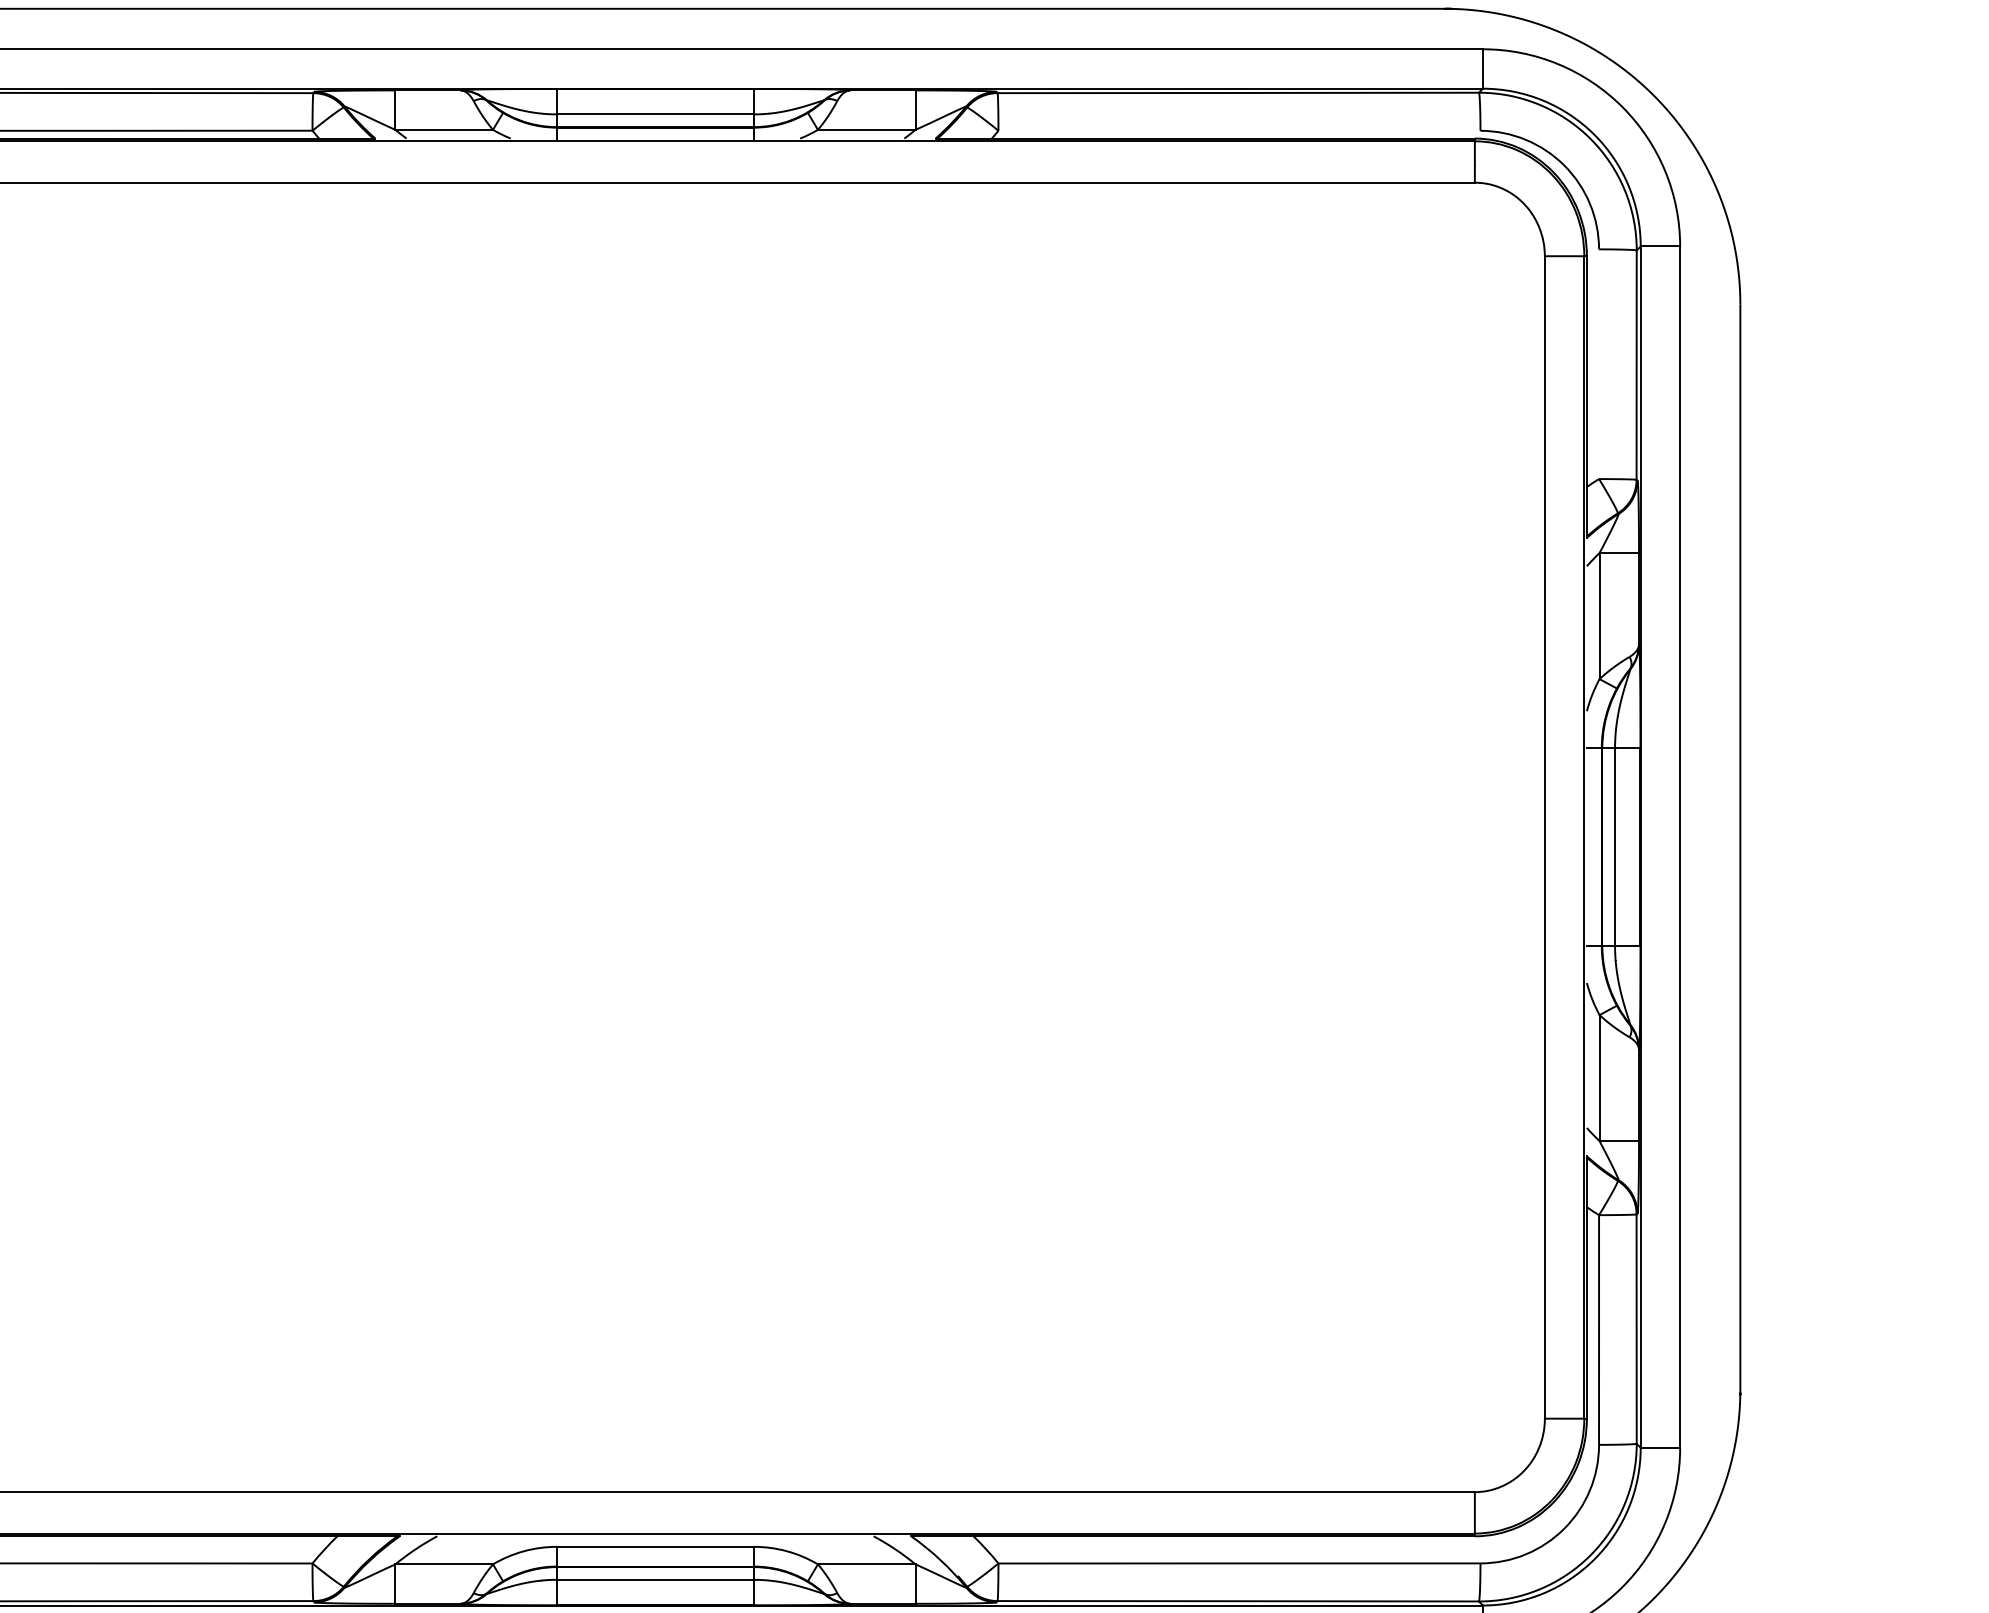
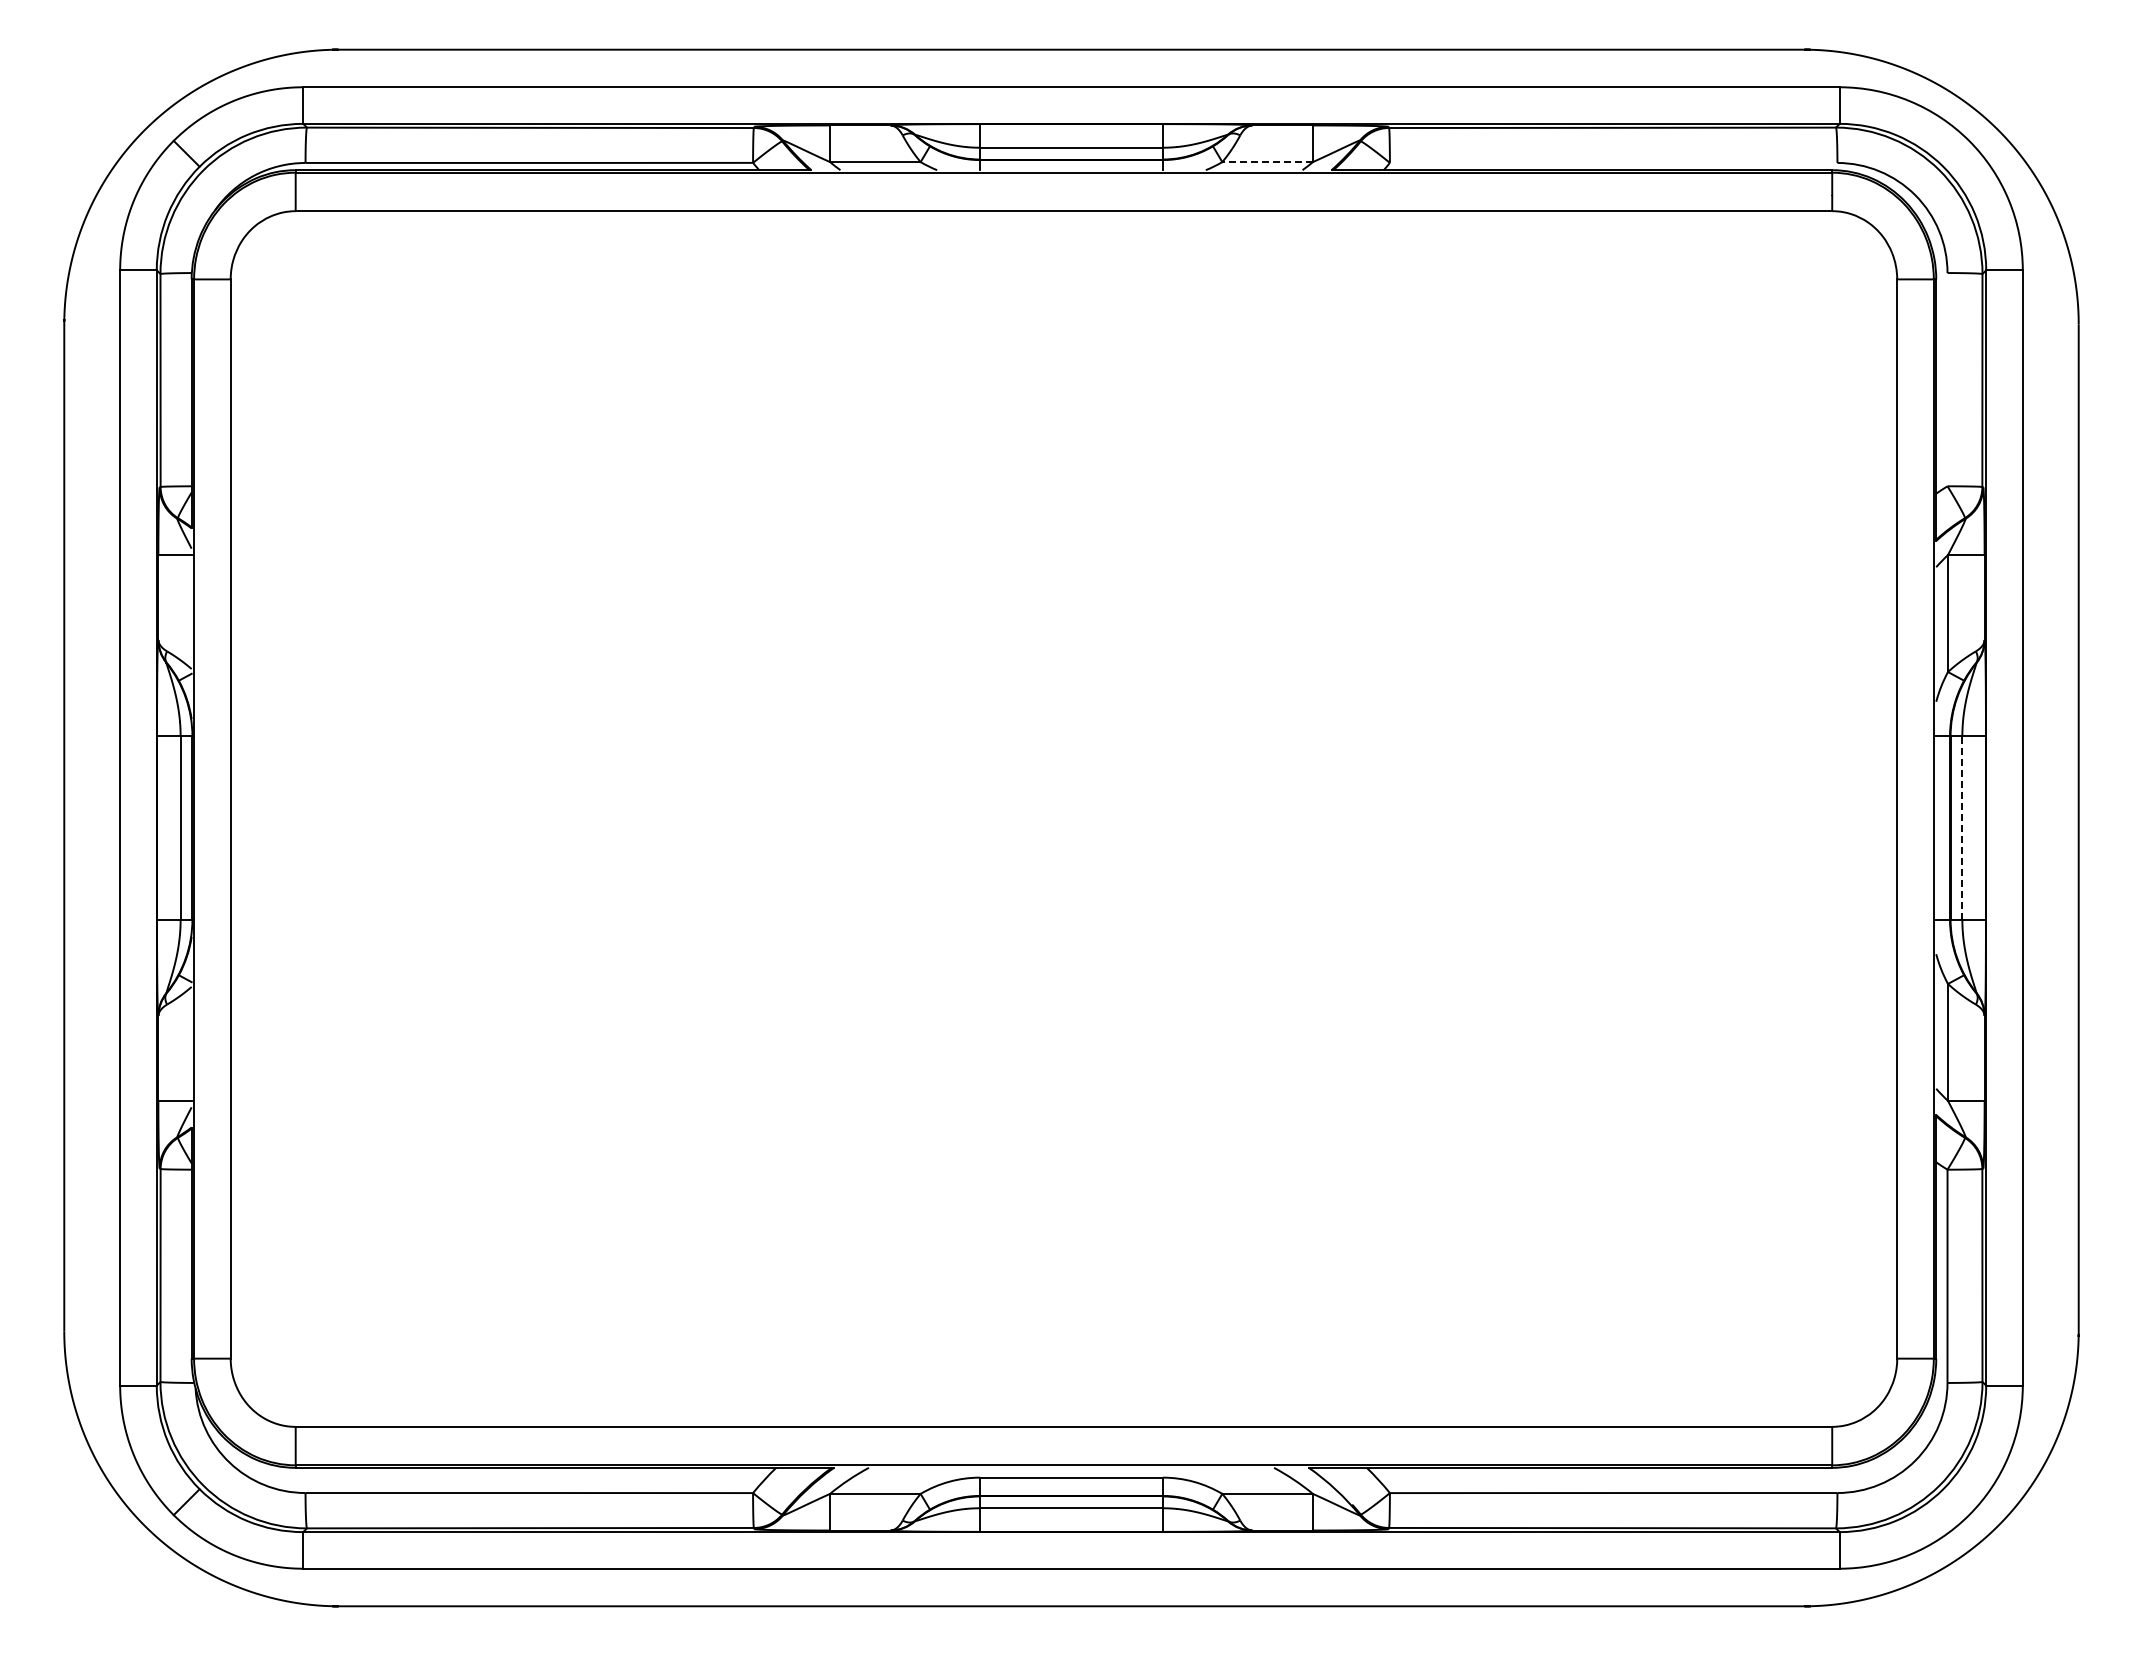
line: (866, 130) -> (1267, 162), solid -> dashed
line: (1615, 847) -> (1962, 828), solid -> dashed

